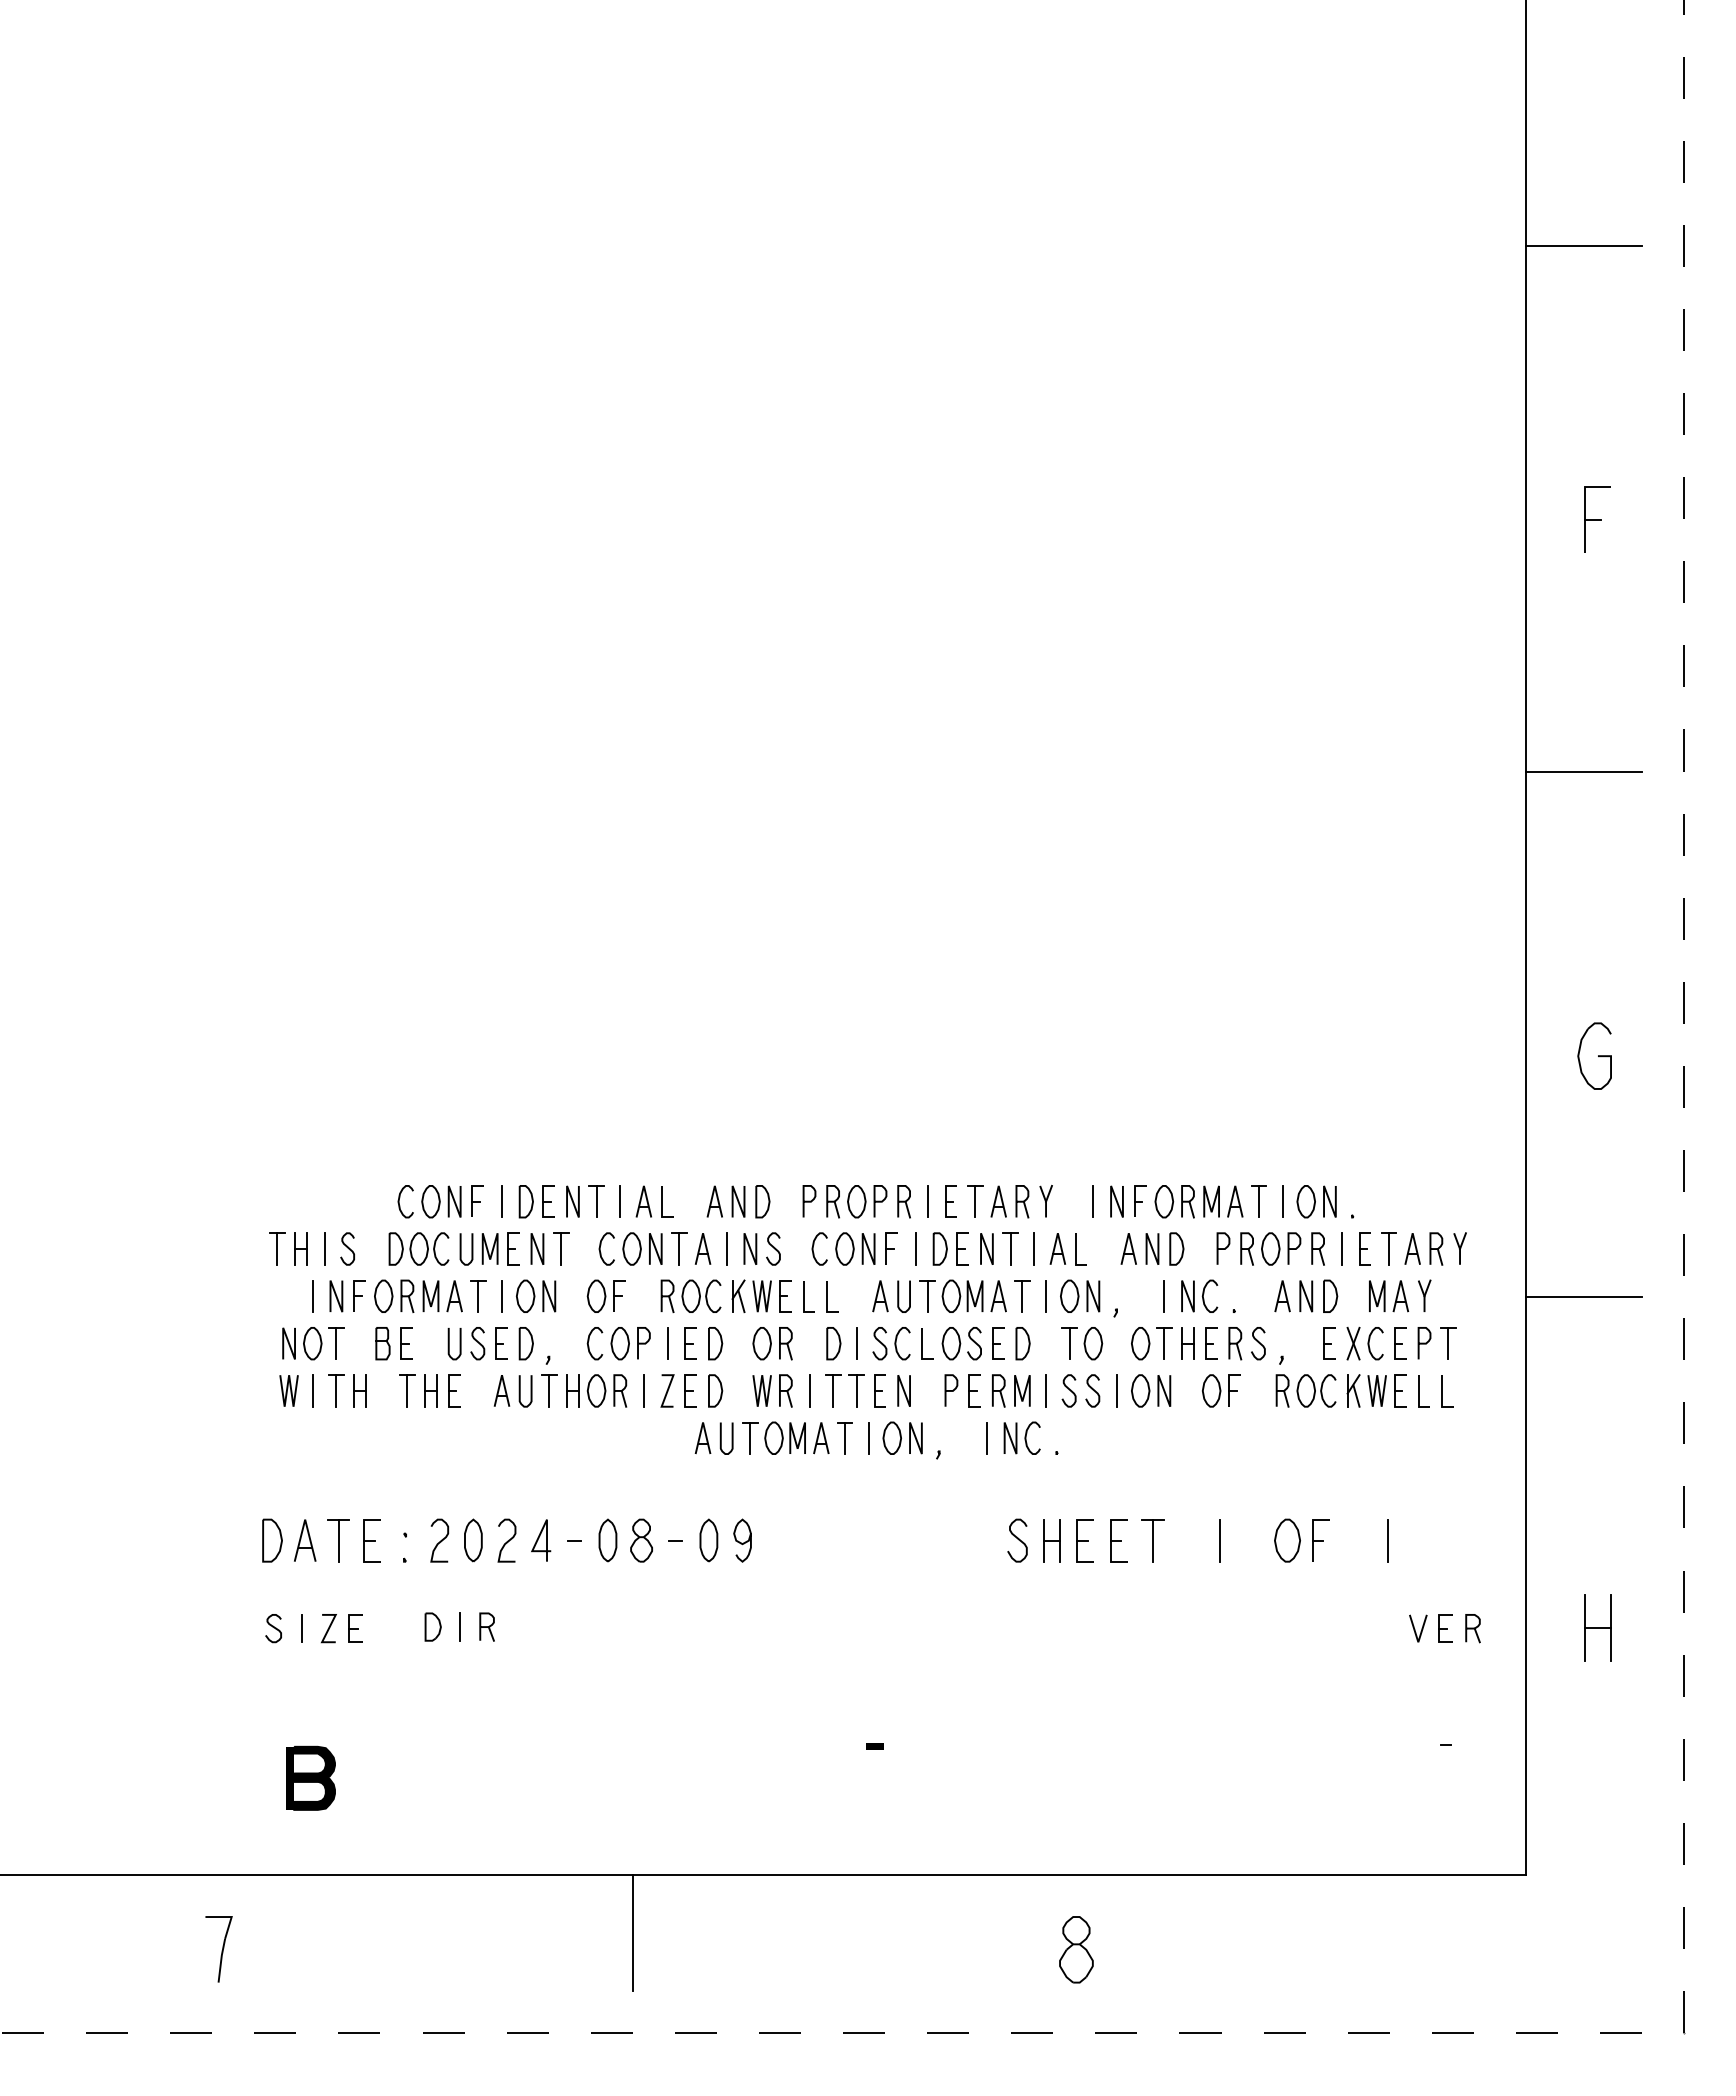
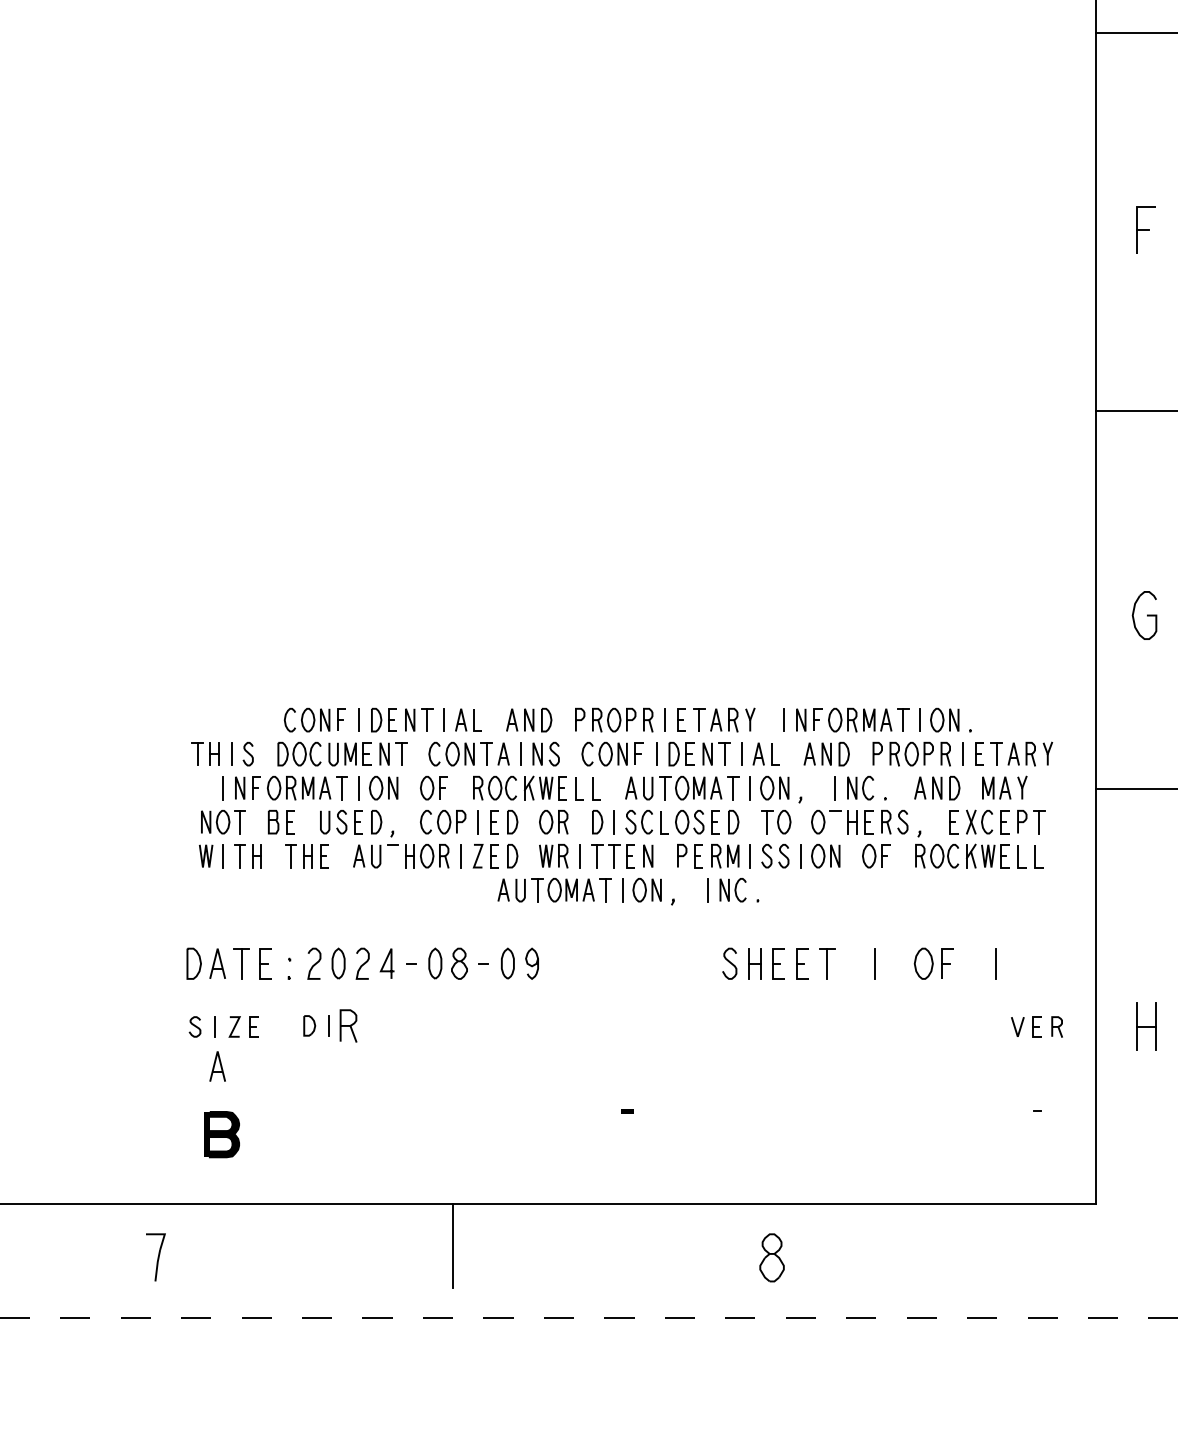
line: (1164, 1343) -> (835, 822), removed
line: (549, 1390) -> (393, 855), removed
part: (486, 1626) -> (348, 1025), size x1.6
part: (305, 1683) -> (217, 1066), added

